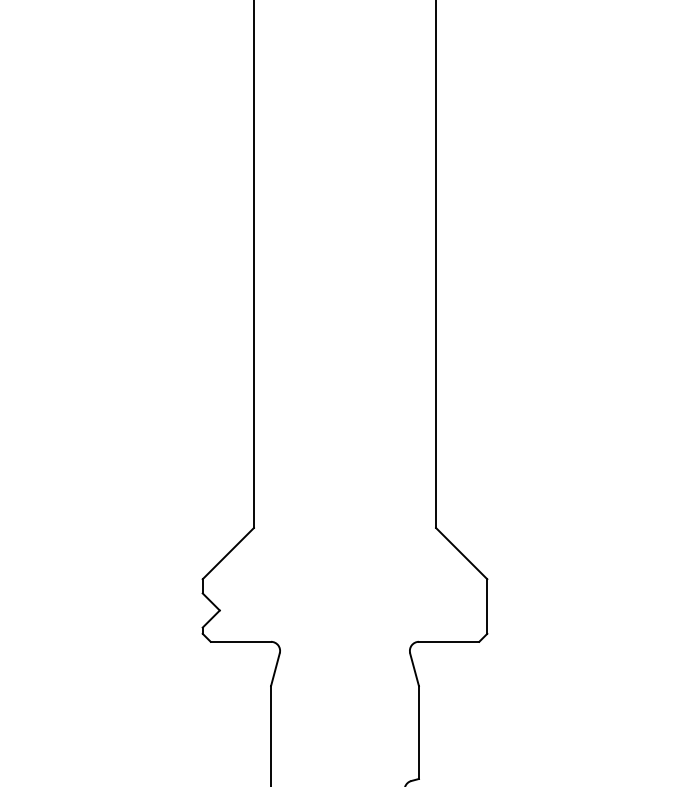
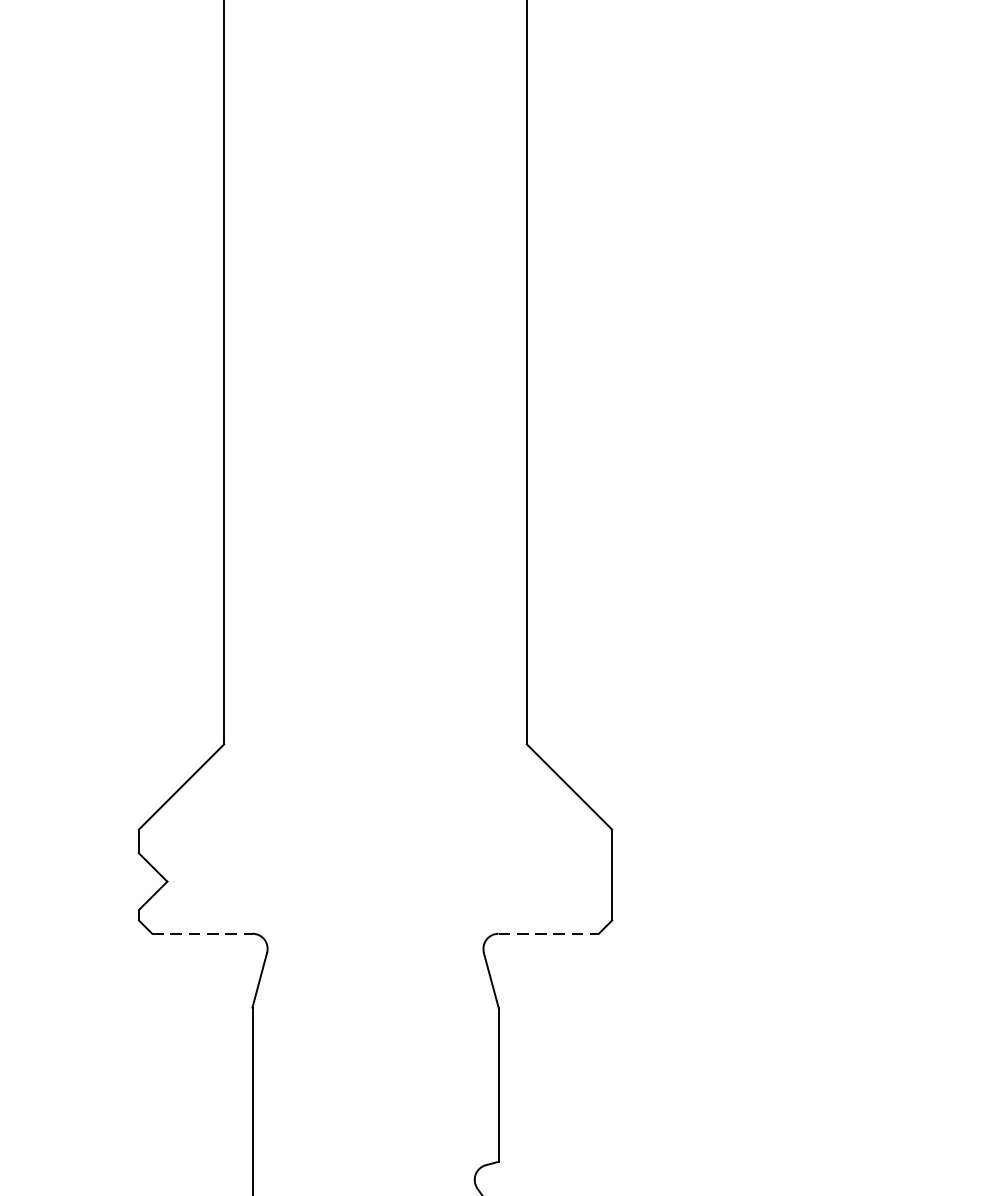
line: (241, 641) -> (203, 933), solid -> dashed
line: (449, 641) -> (549, 933), solid -> dashed

